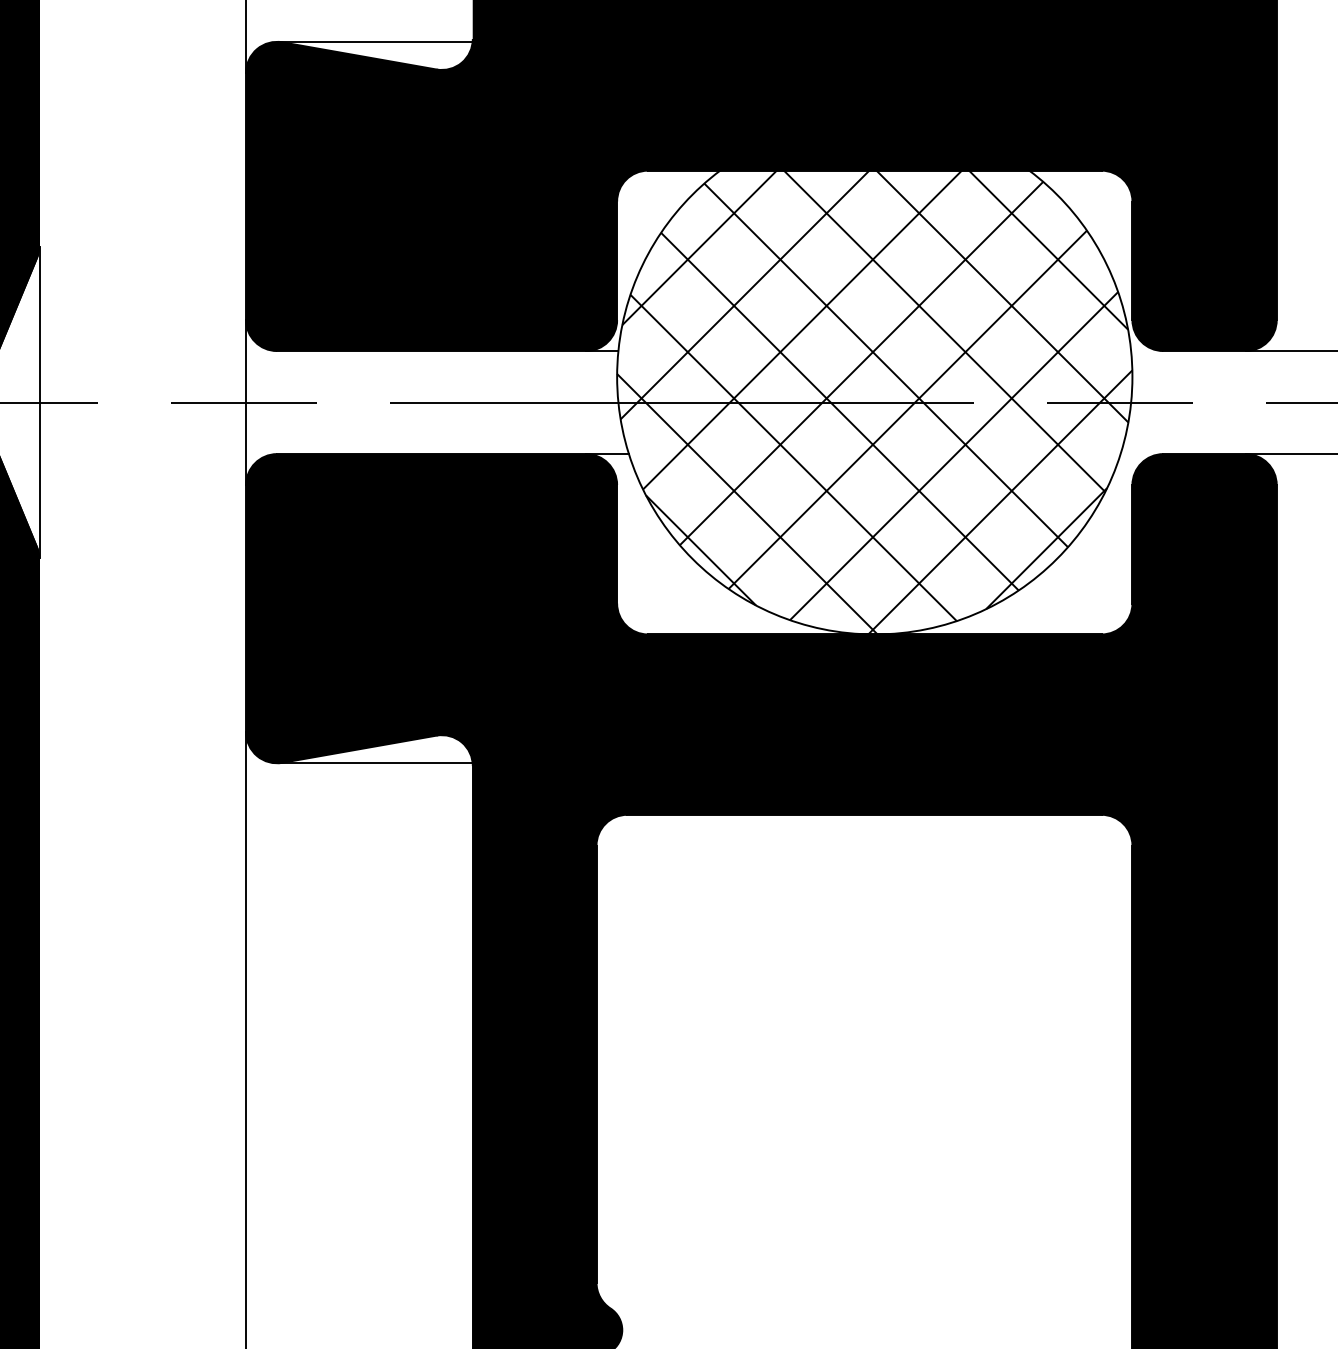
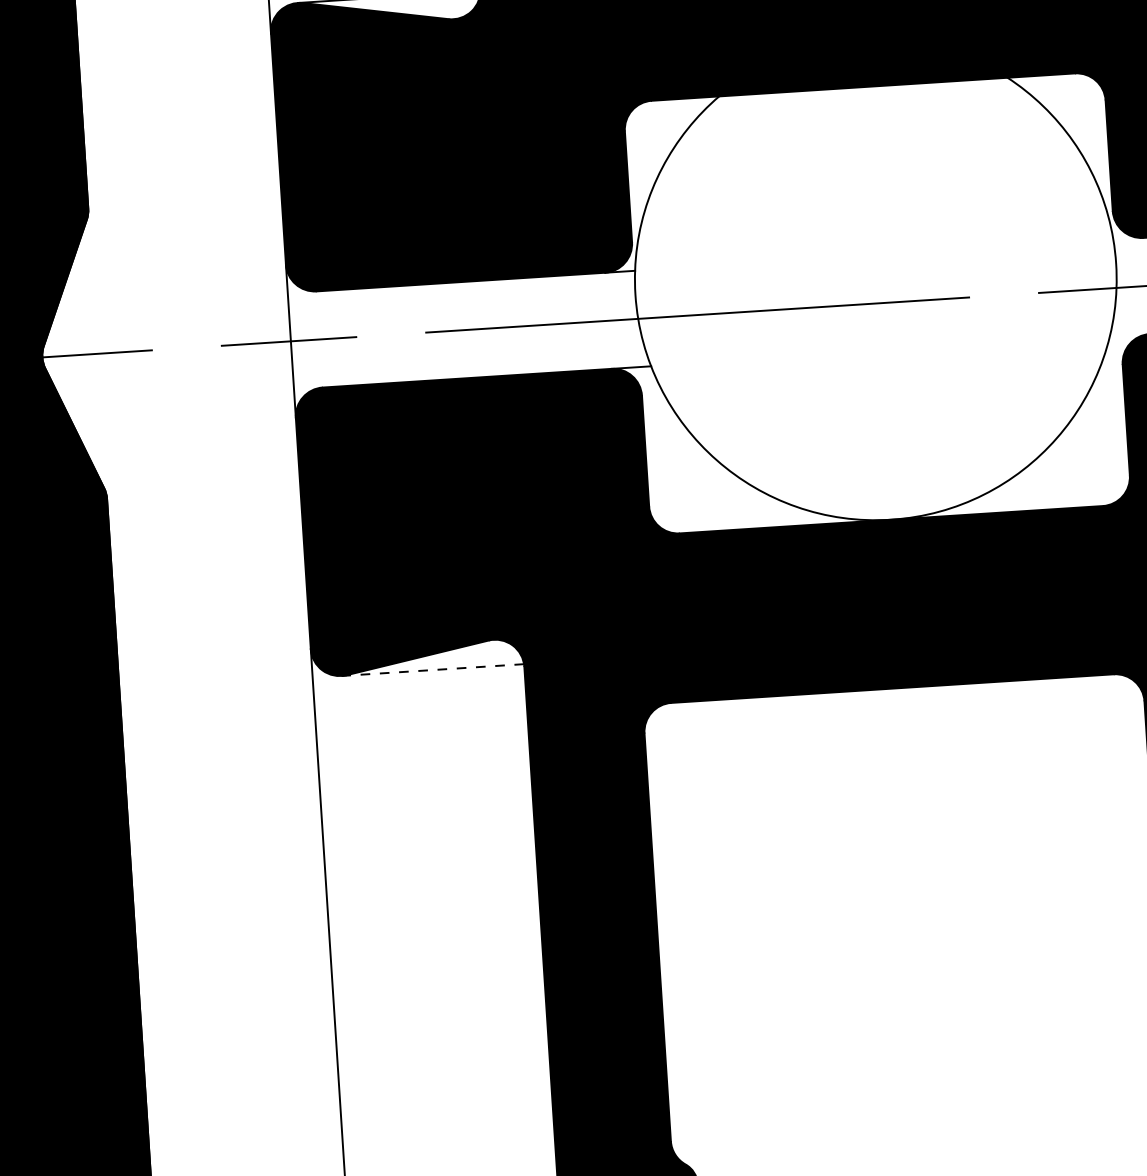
hatch: (874, 378) -> (875, 280), removed
line: (39, 402) -> (98, 353), removed
line: (374, 763) -> (432, 670), solid -> dashed

